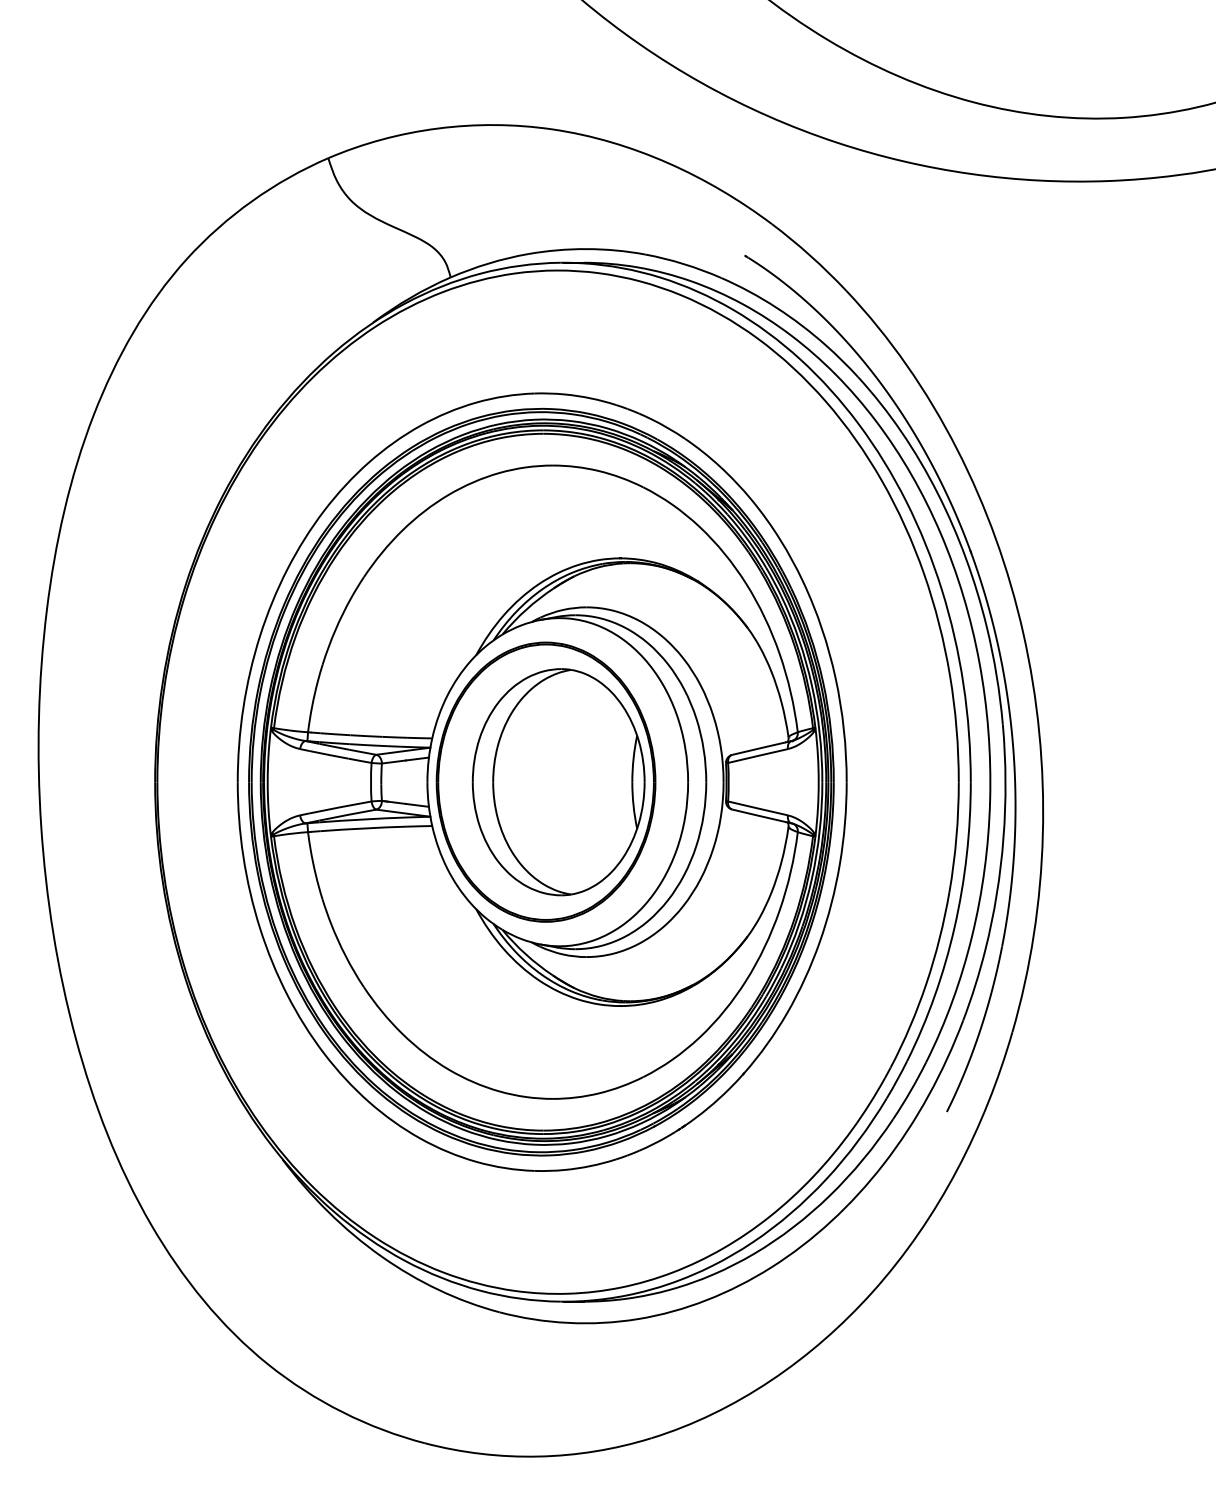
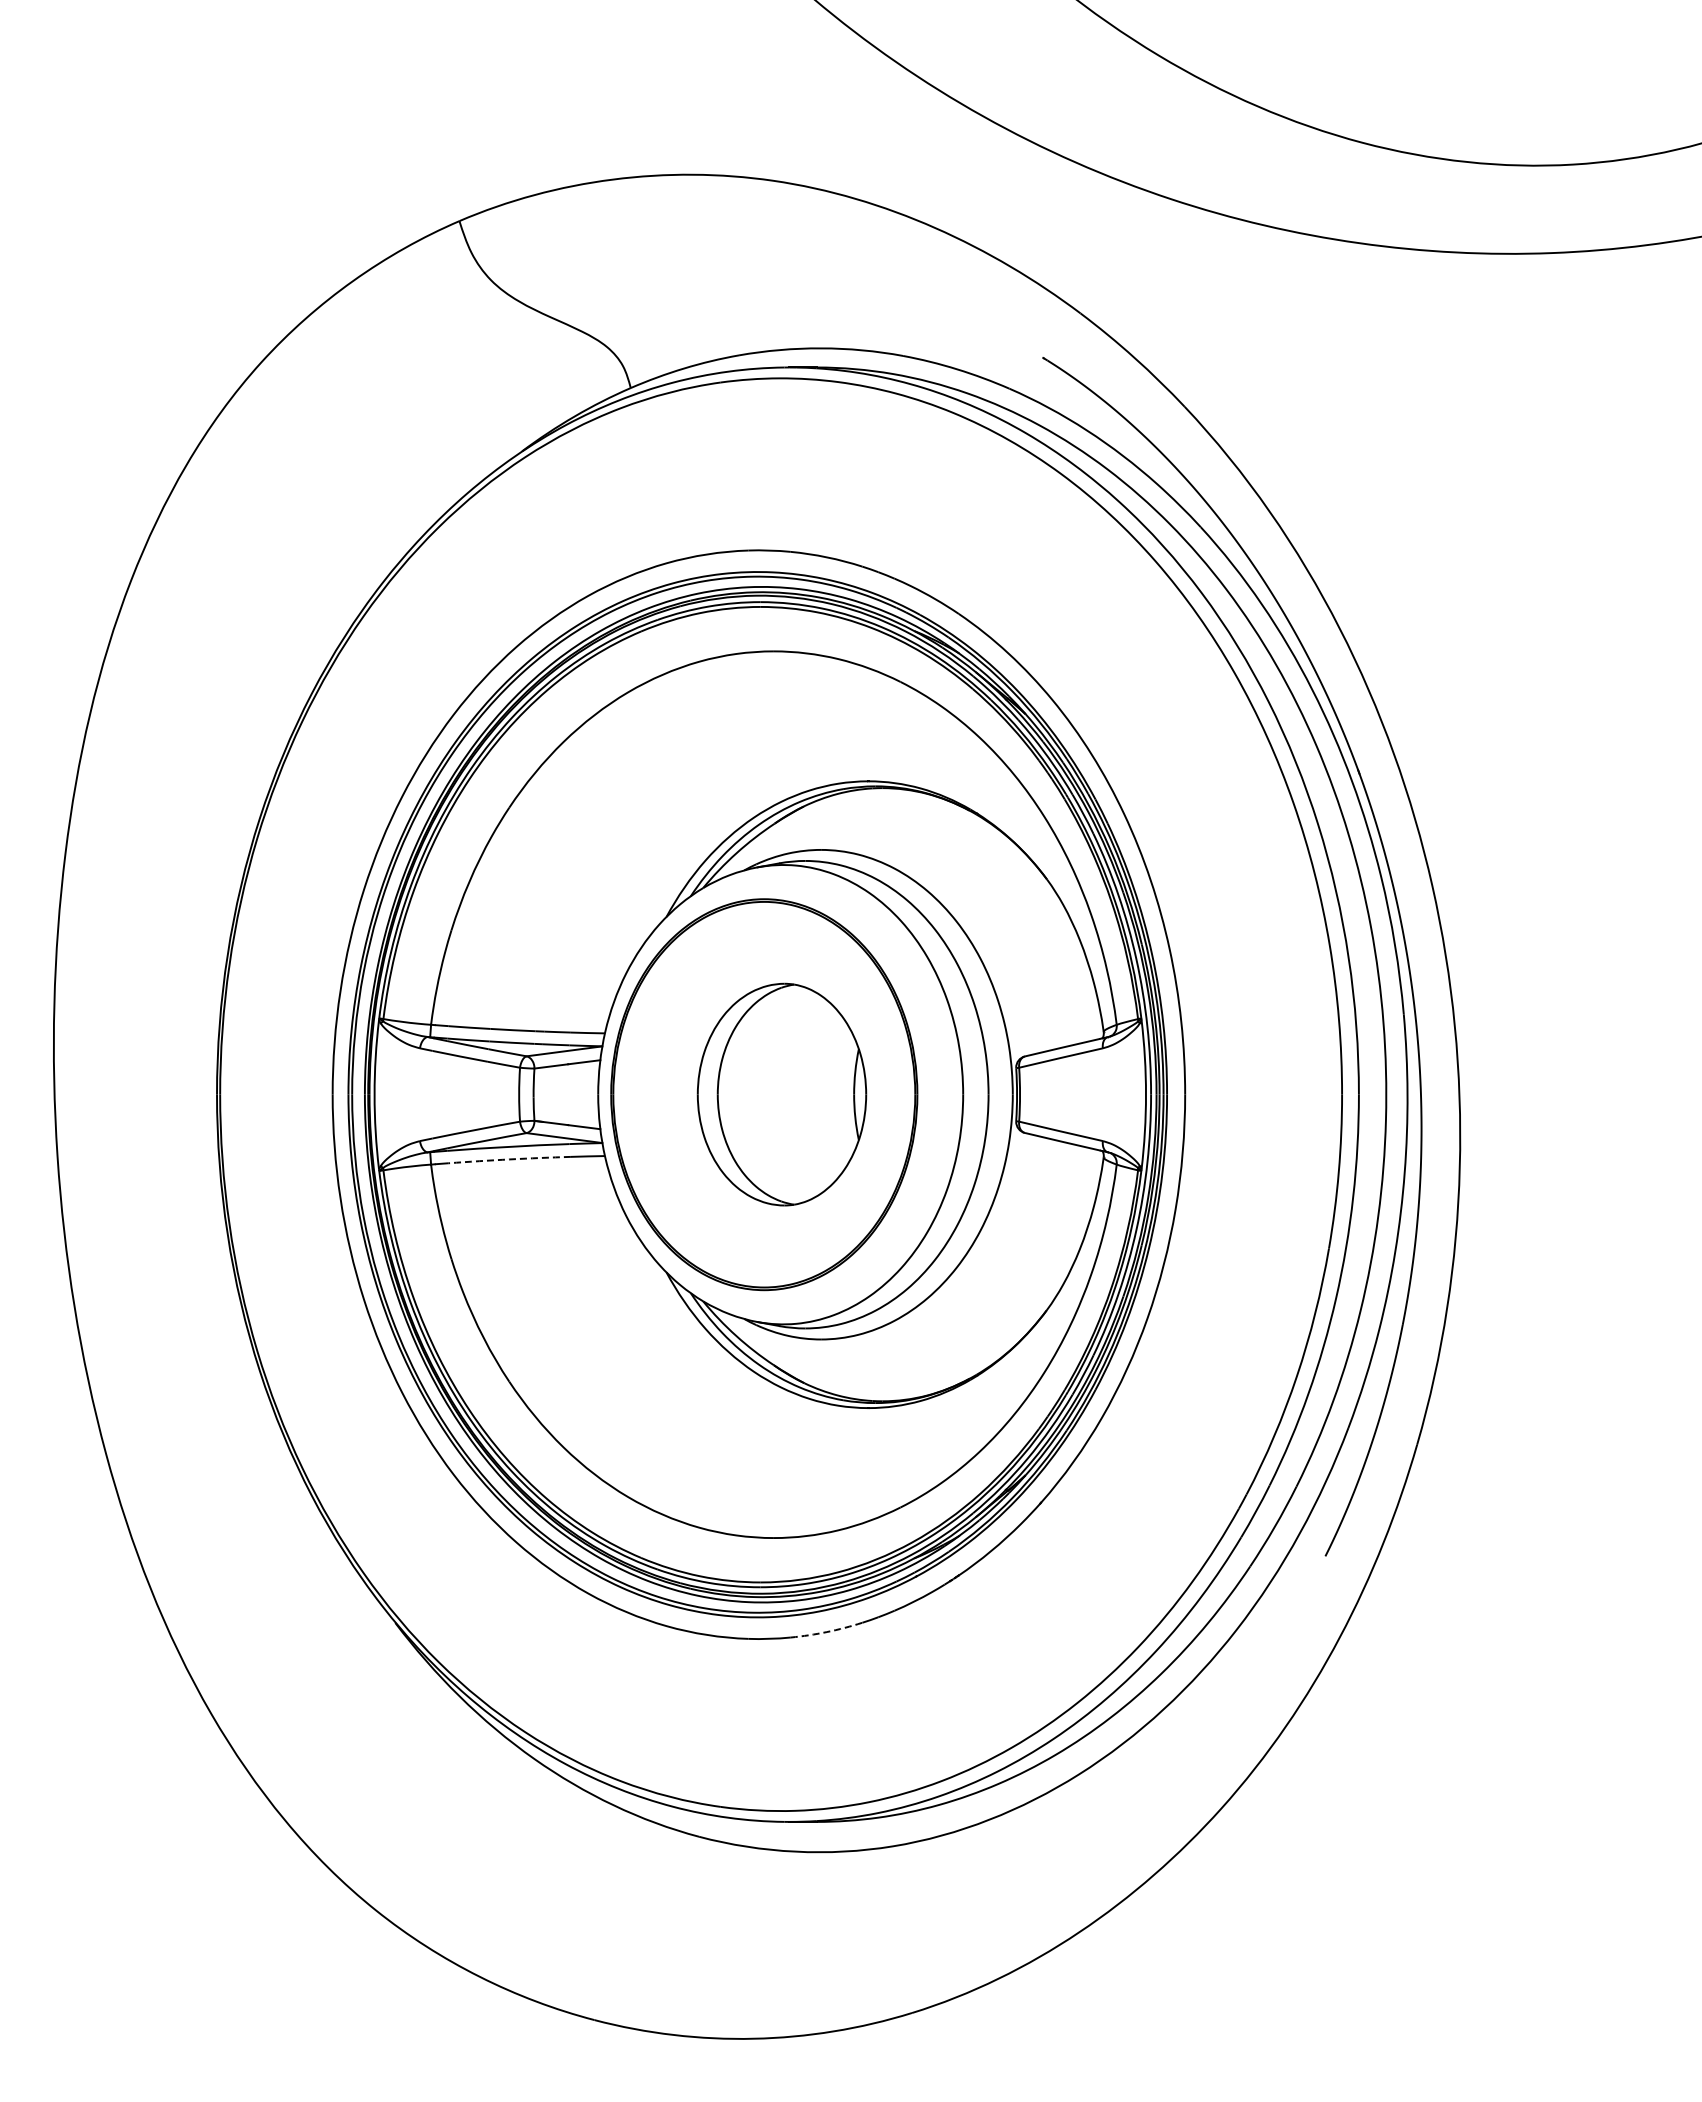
part: (558, 782) -> (781, 1094), size x0.7
arc: (364, 828) -> (509, 1159), solid -> dashed
arc: (590, 1166) -> (826, 1632), solid -> dashed

